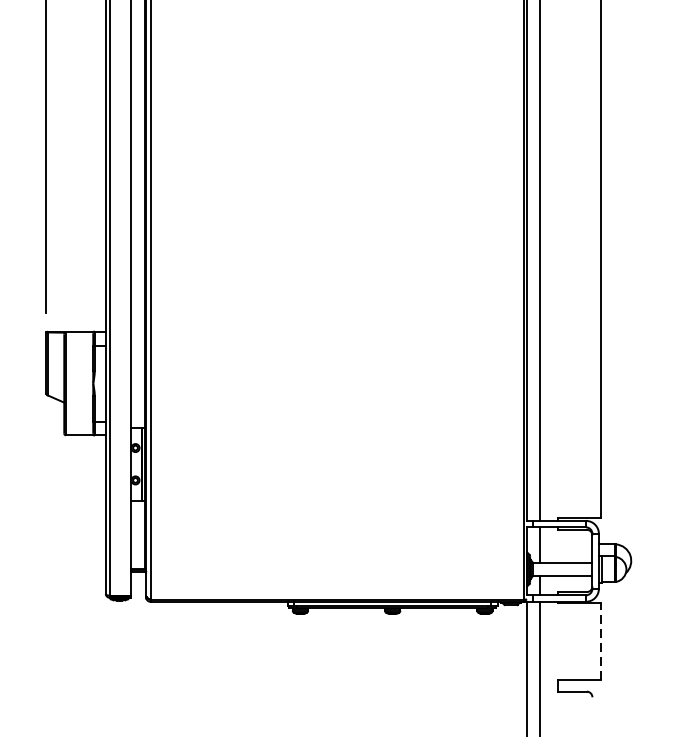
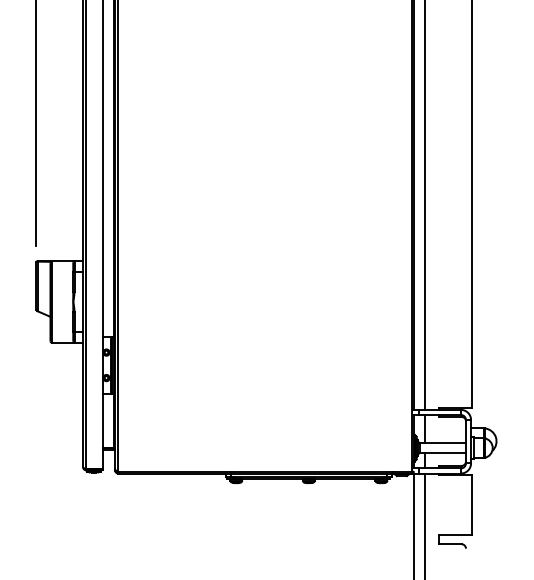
line: (600, 641) -> (472, 504), dashed -> solid

